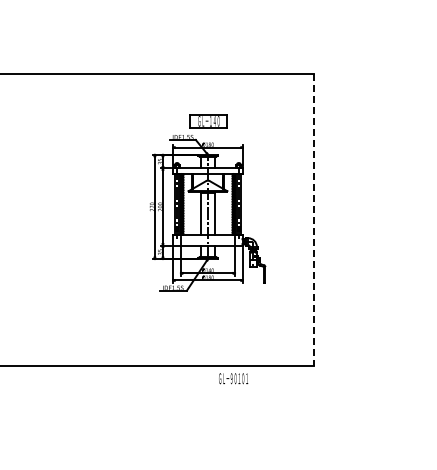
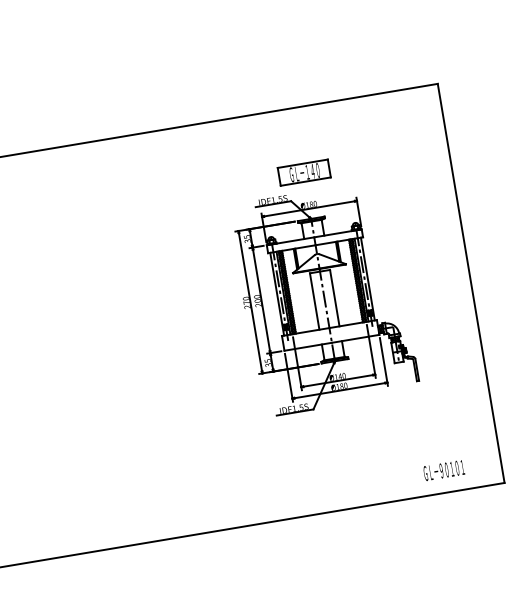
line: (314, 219) -> (471, 282), dashed -> solid
text: (233, 378) -> (443, 470), moved

